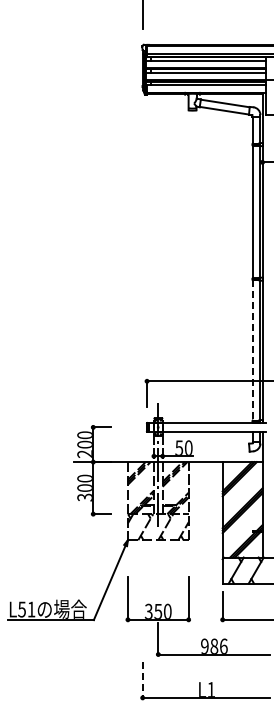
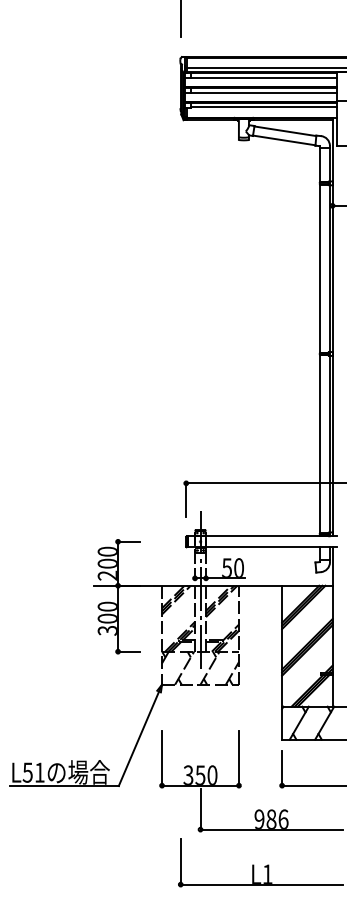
line: (252, 350) -> (319, 444), dashed -> solid
line: (142, 680) -> (180, 862), dashed -> solid

